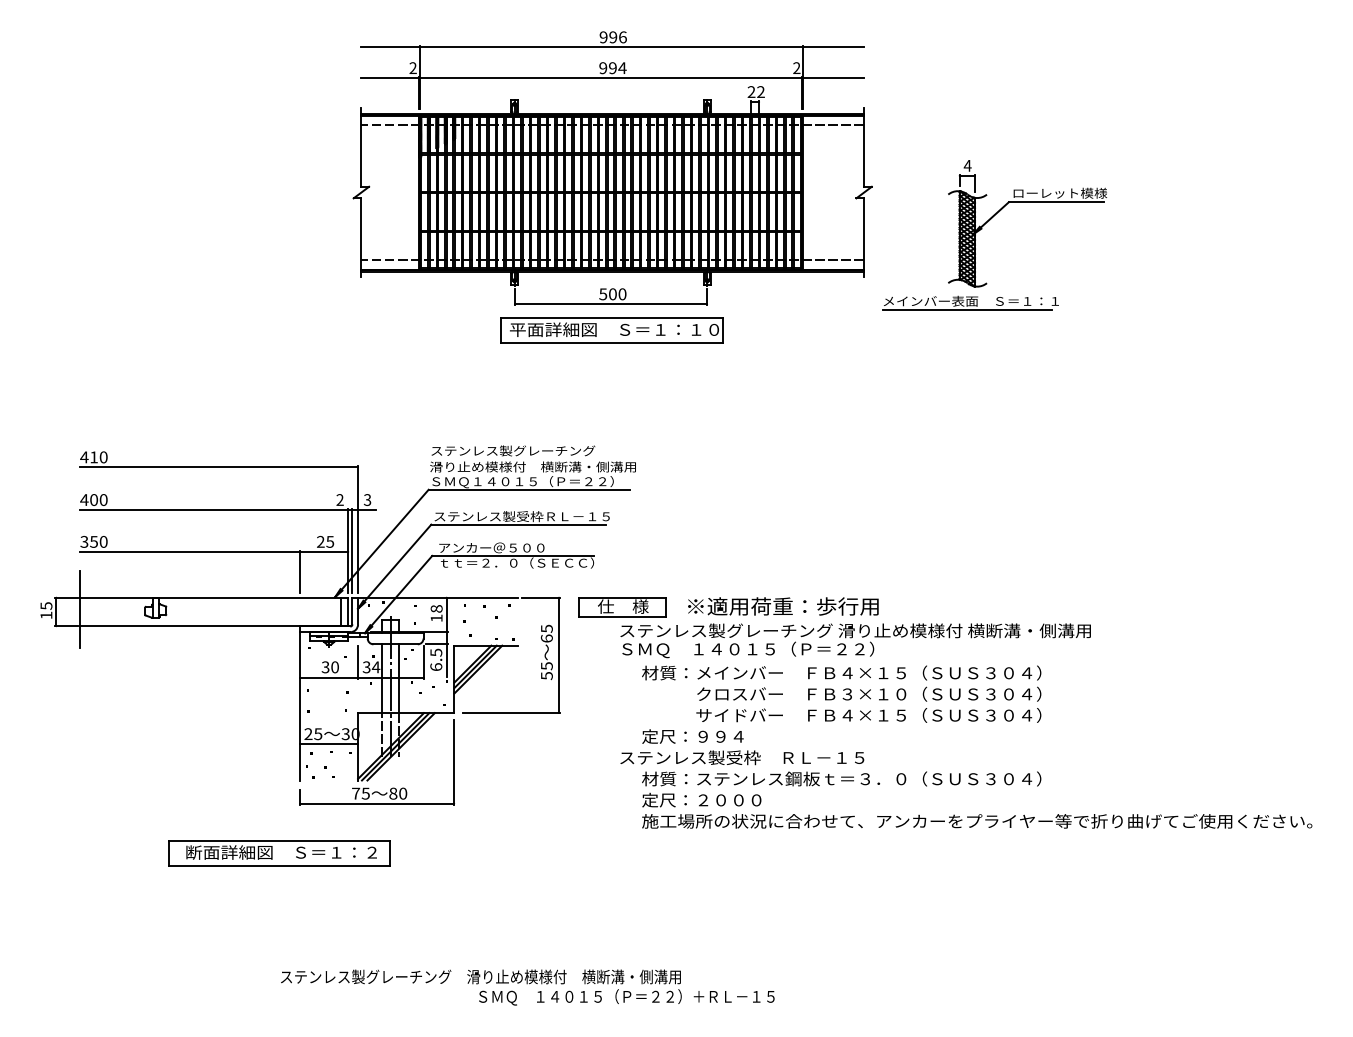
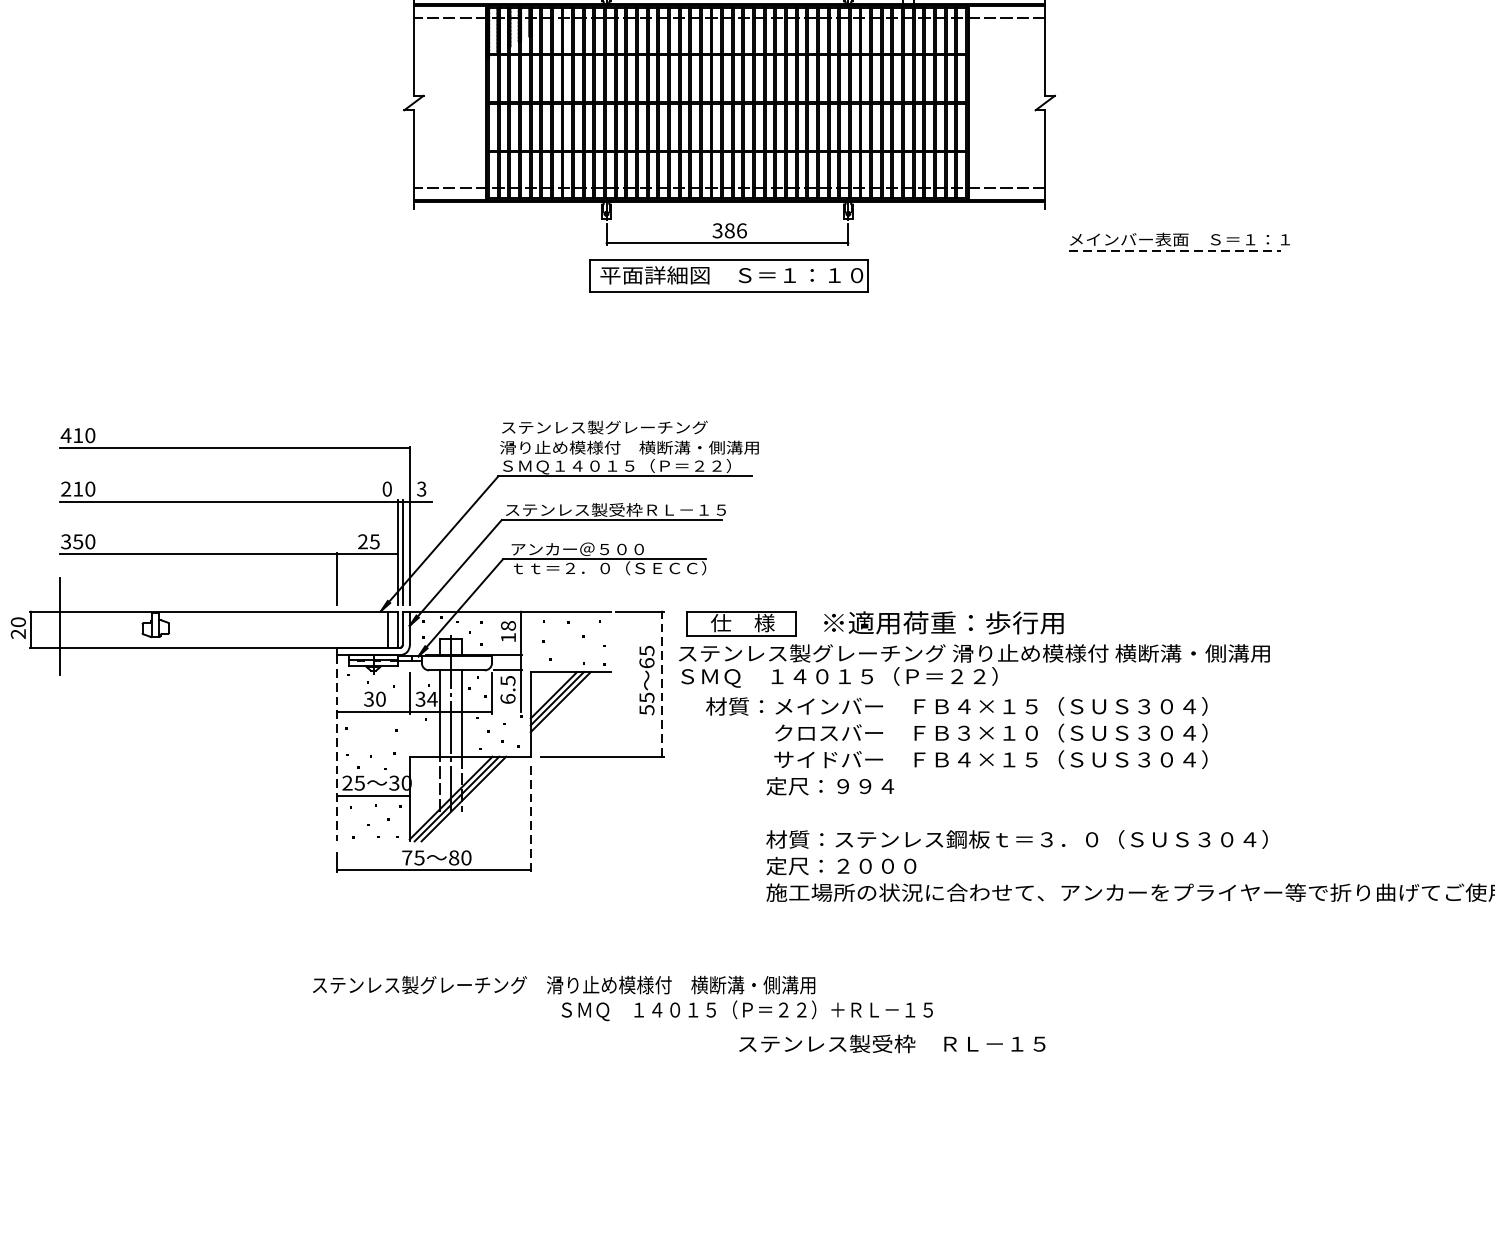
part: (1027, 202) -> (1250, 115), removed
text: (612, 294) -> (729, 231), 500 -> 386
line: (968, 310) -> (1176, 251), solid -> dashed
text: (88, 499) -> (71, 488), 400 -> 210
text: (339, 499) -> (386, 488), 2 -> 0
text: (46, 610) -> (18, 627), 15 -> 20
line: (559, 655) -> (662, 684), solid -> dashed
text: (855, 672) -> (974, 705), moved
line: (300, 706) -> (337, 748), solid -> dashed
text: (742, 757) -> (892, 1043), moved
line: (454, 763) -> (530, 820), solid -> dashed
part: (279, 853) -> (311, 933), removed
text: (527, 987) -> (622, 998), moved

